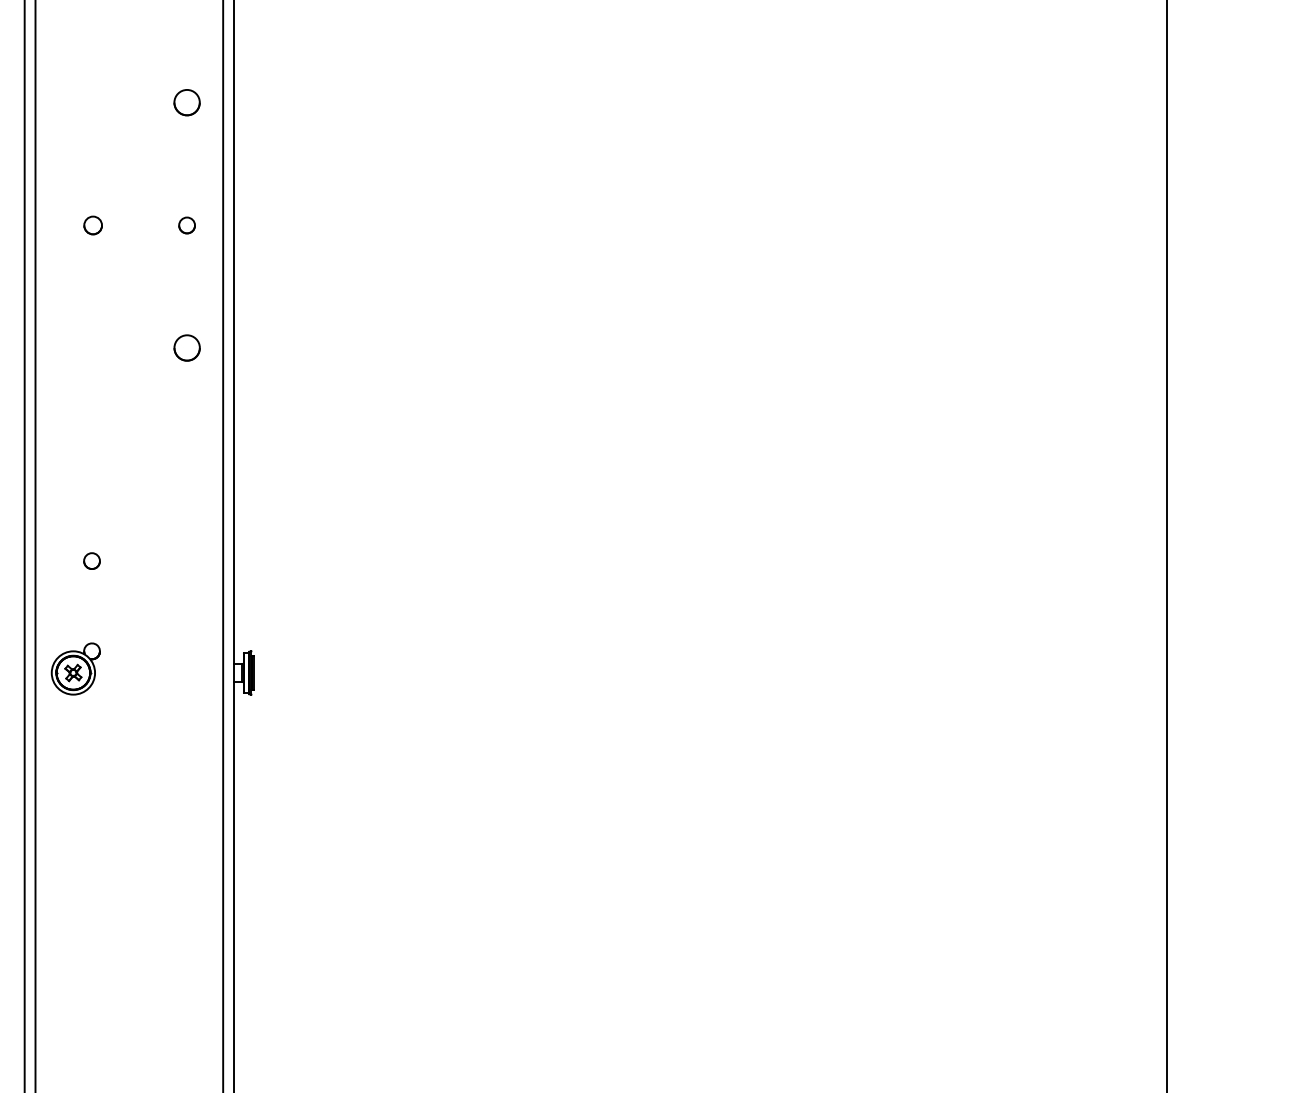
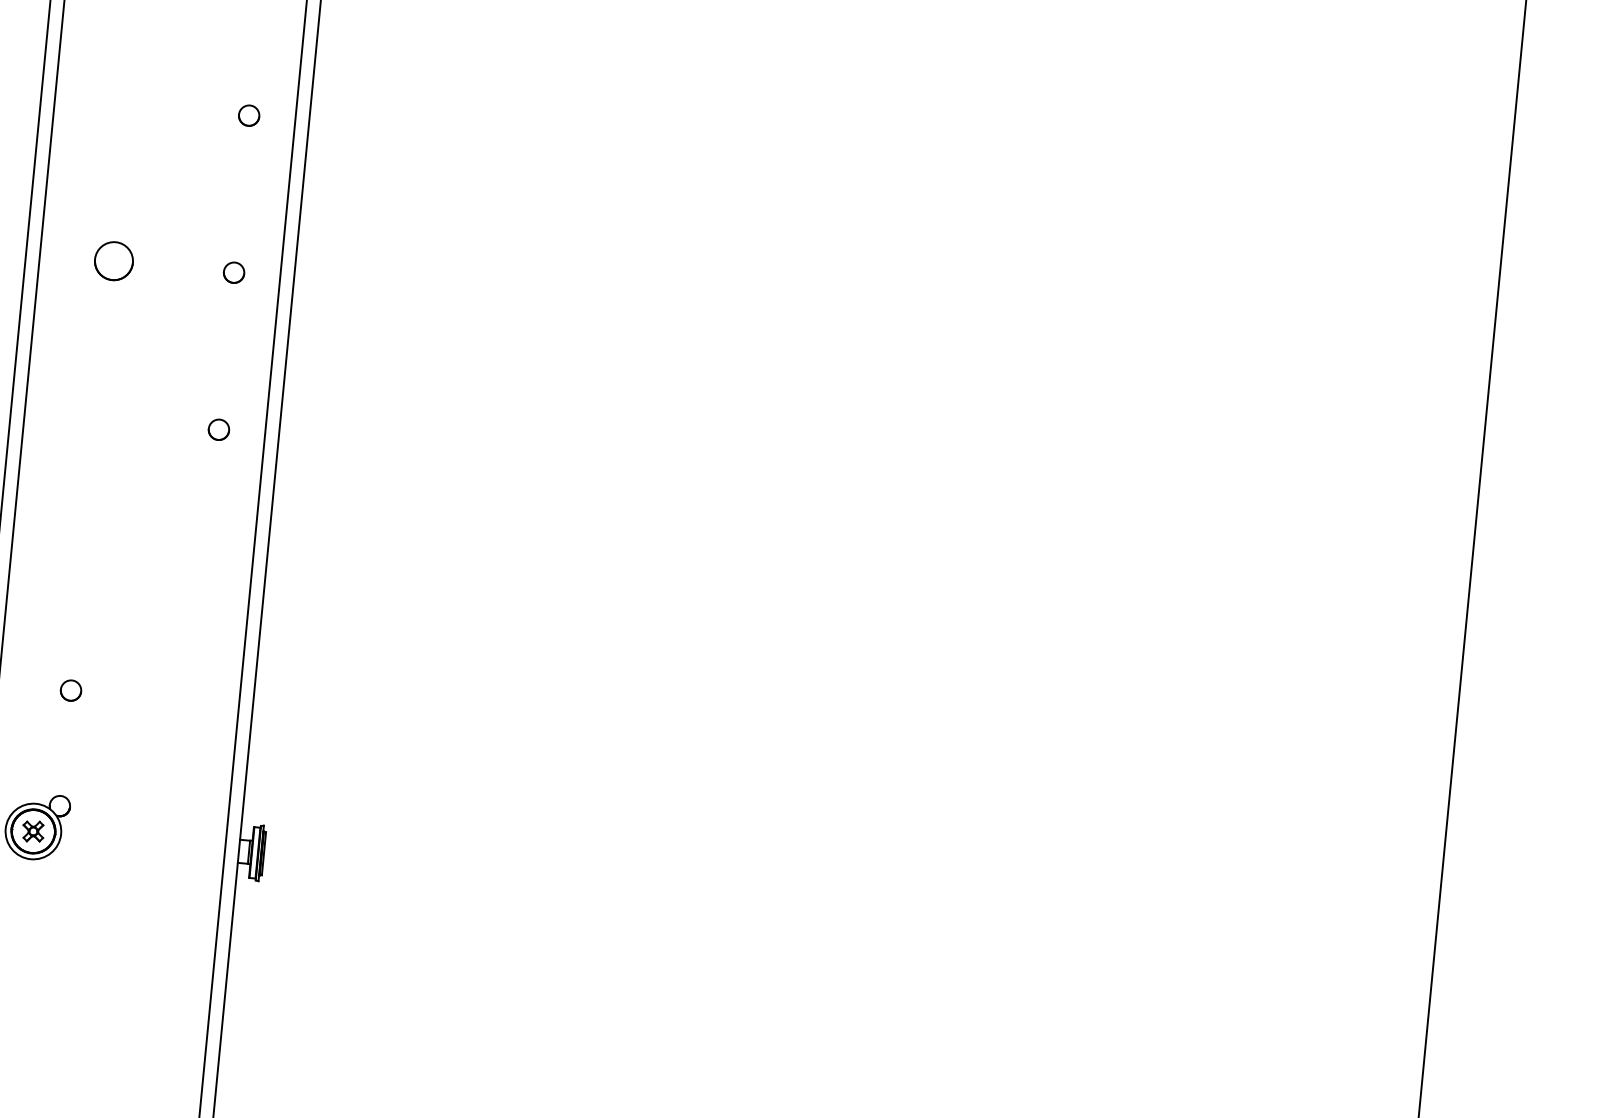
circle: (186, 102) -> (248, 115), size x0.62
part: (92, 225) -> (112, 261), size x1.67
part: (186, 348) -> (218, 430), size x0.62

